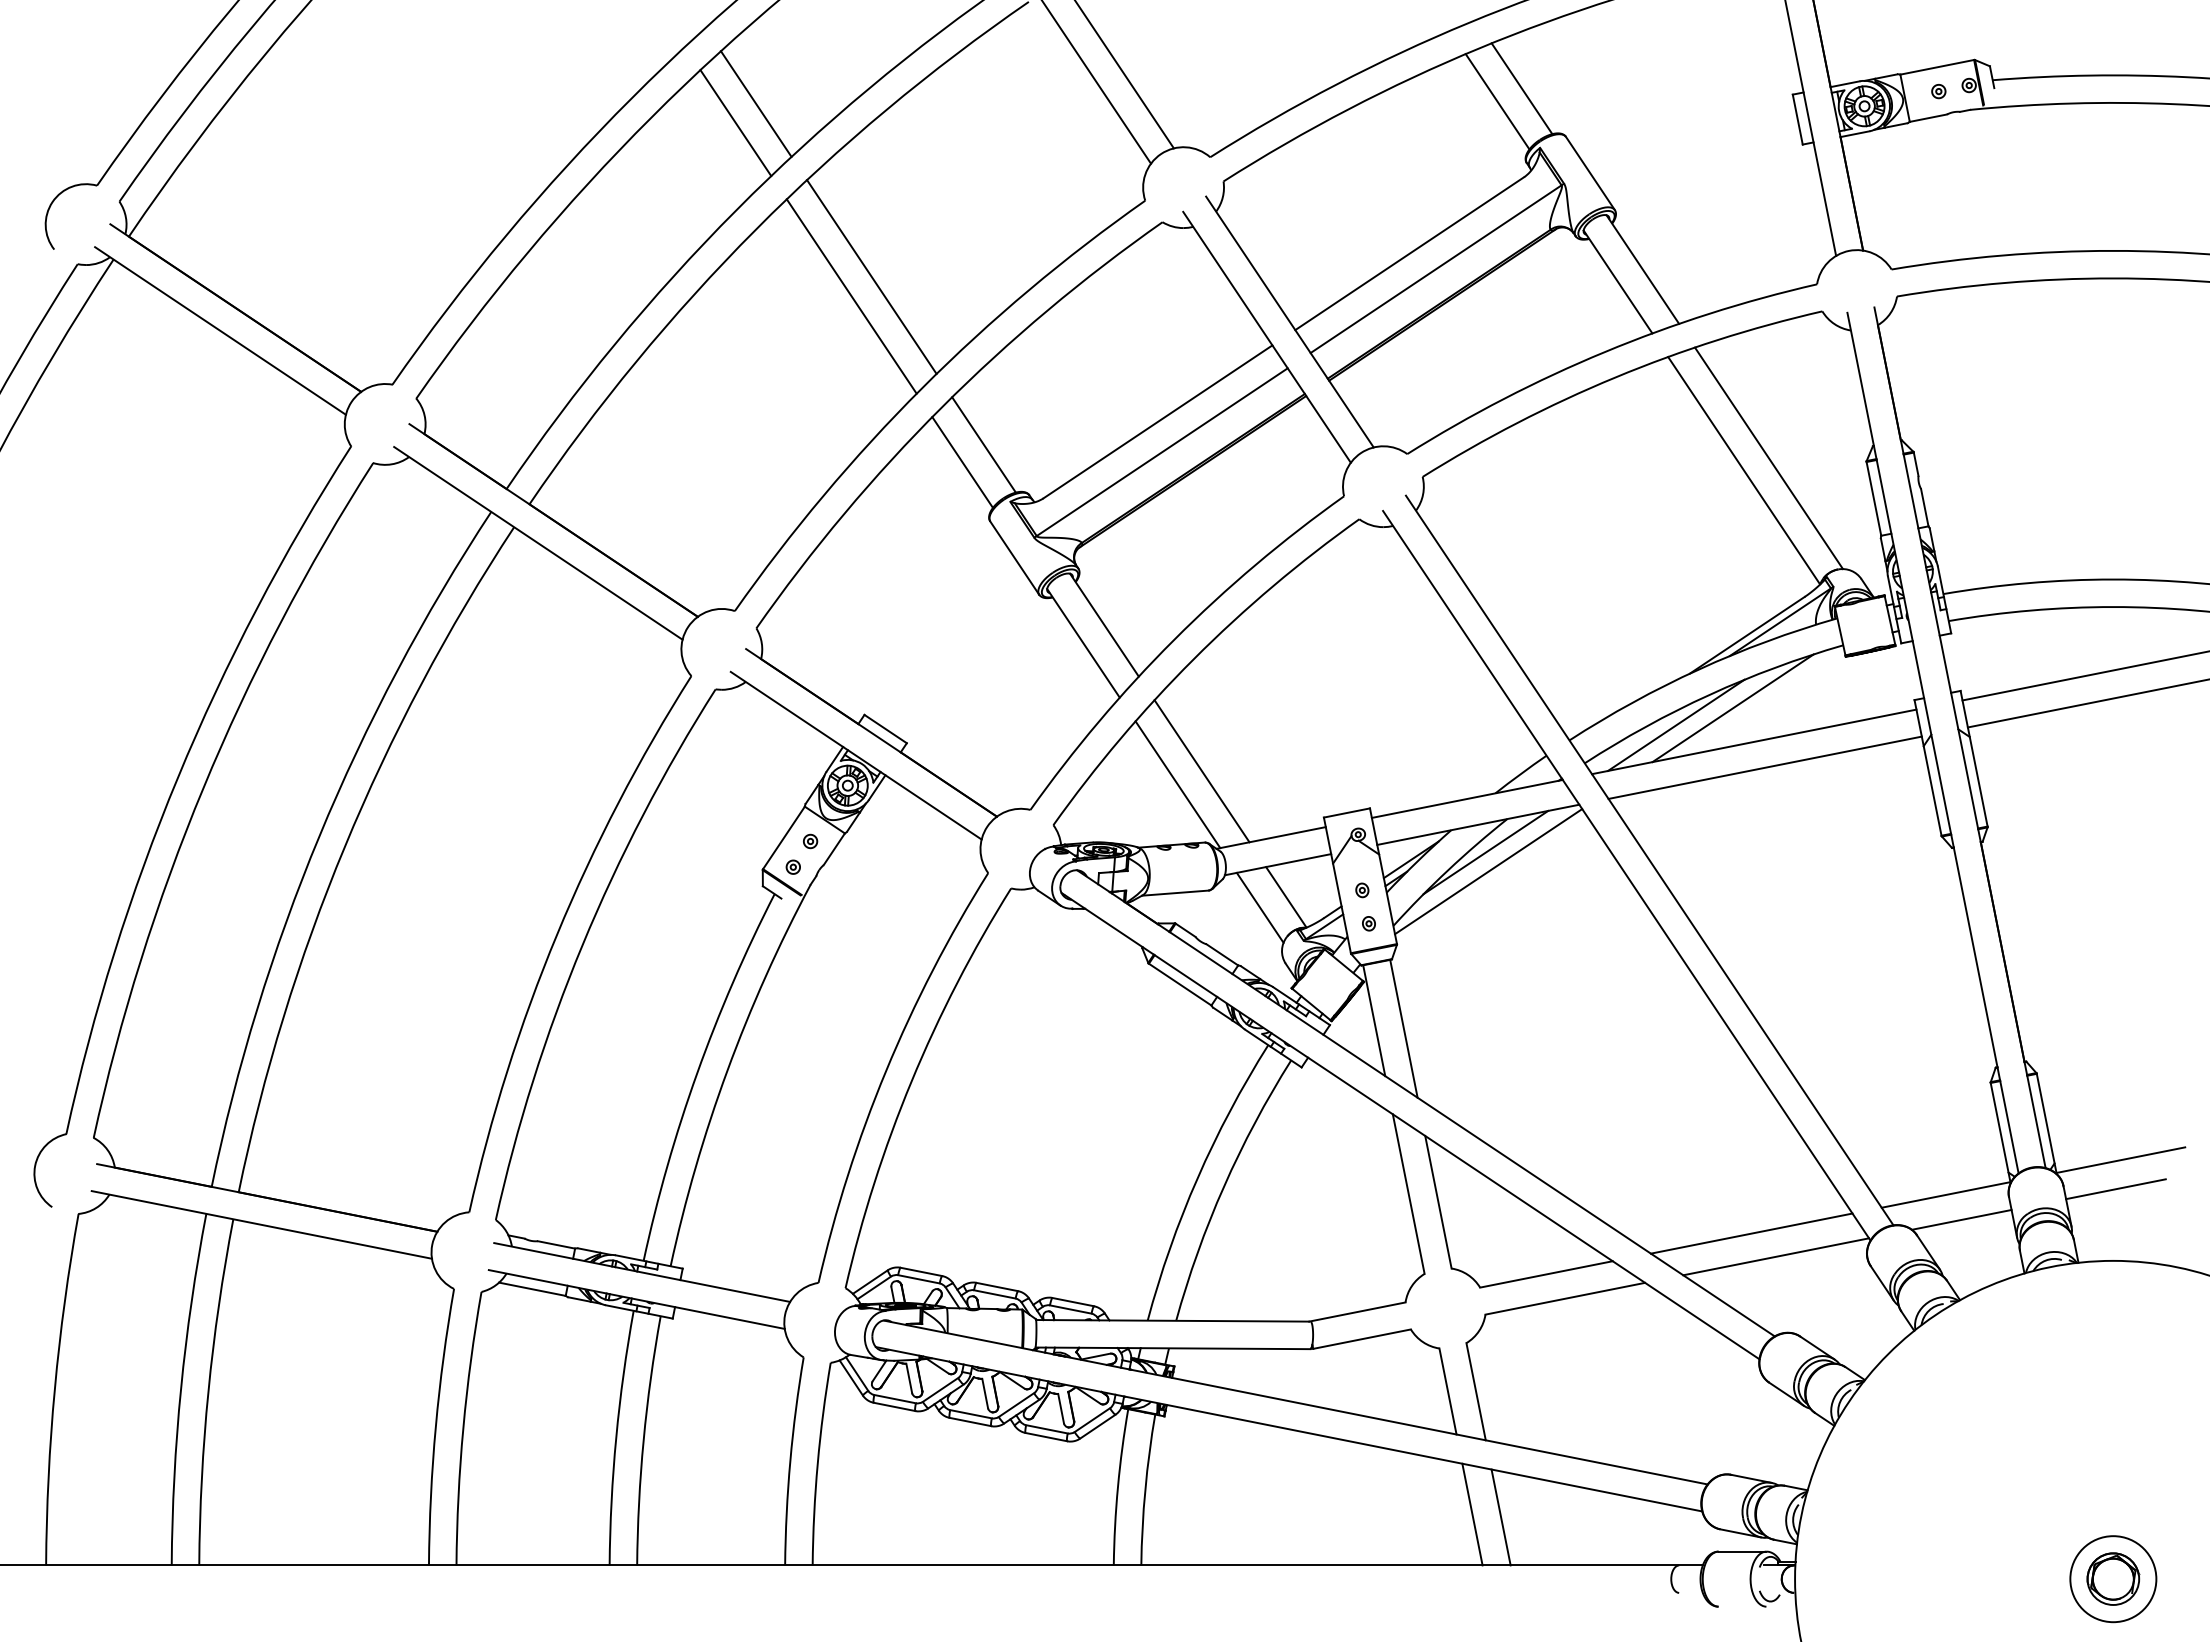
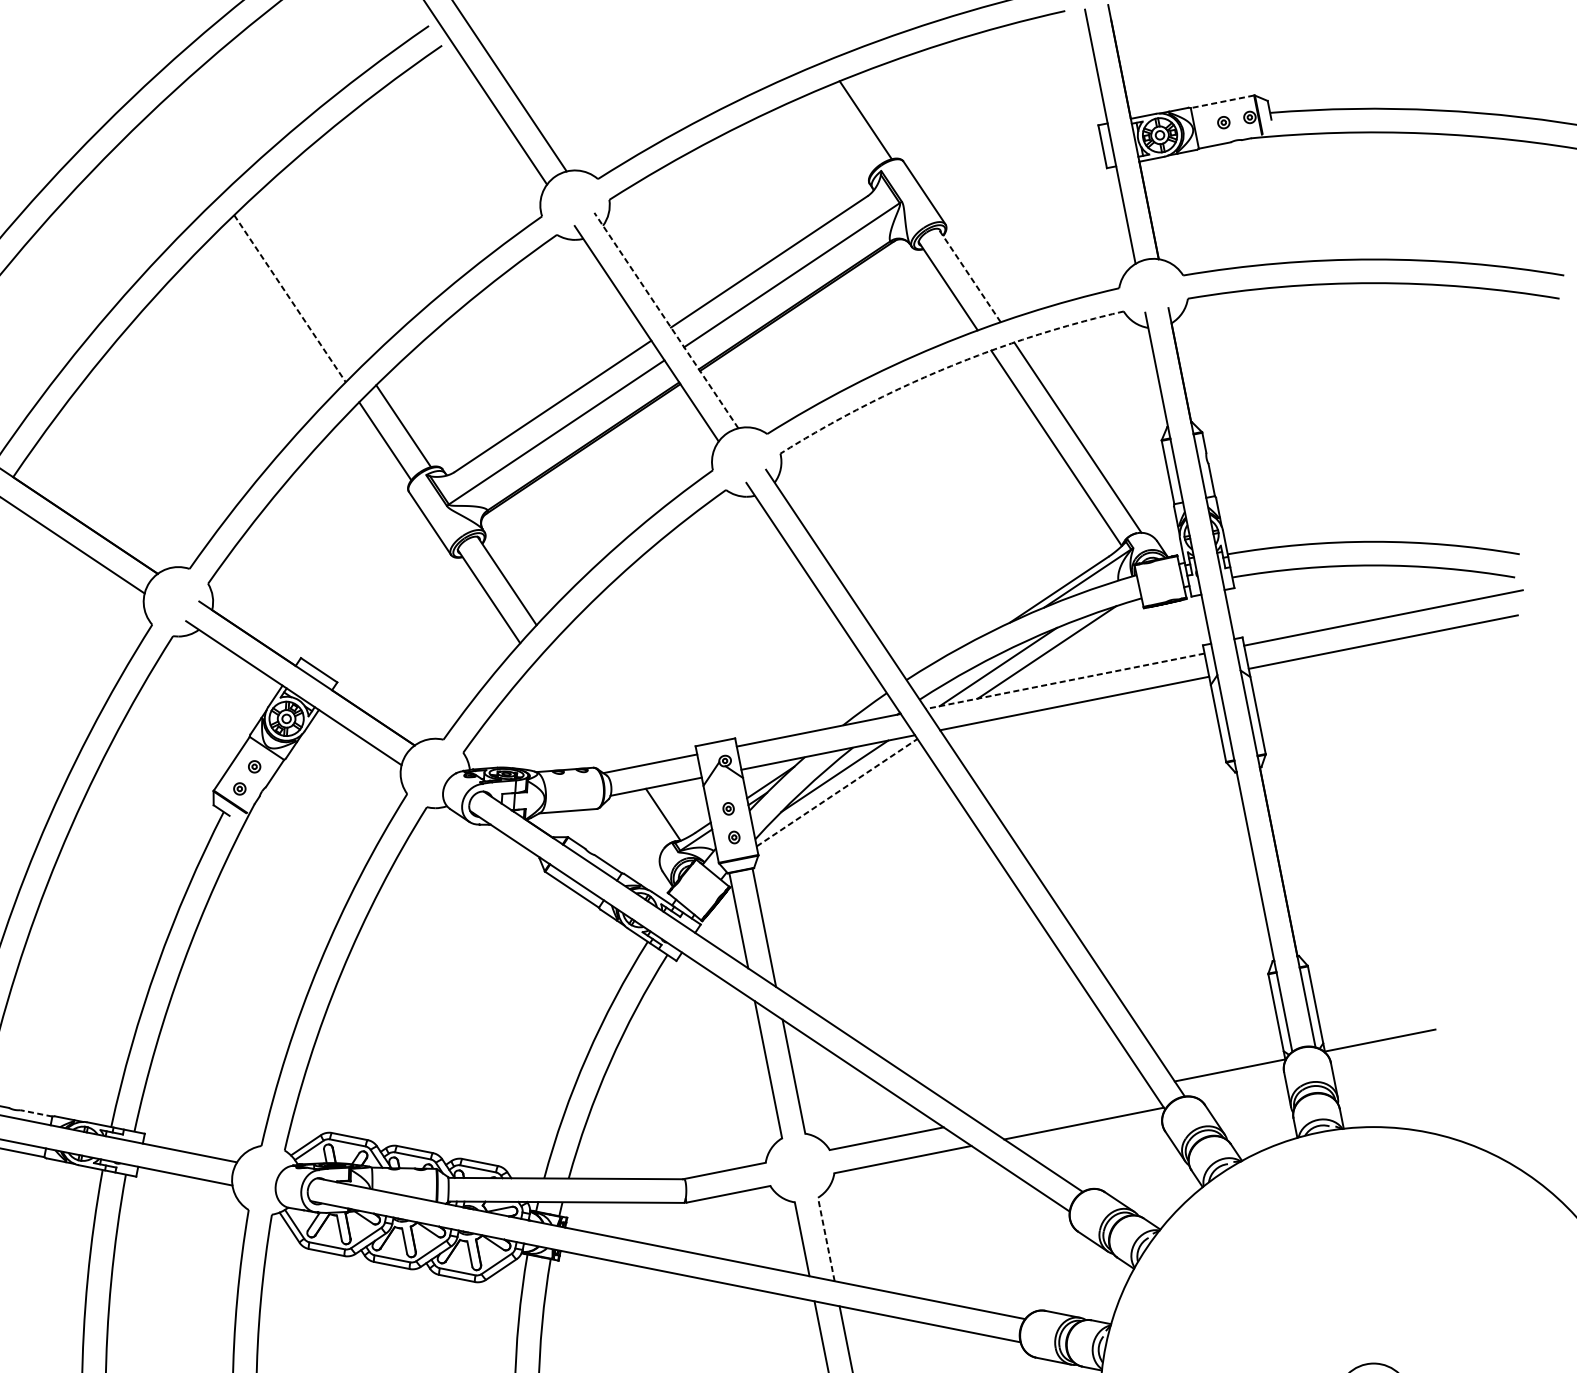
line: (1937, 67) -> (1222, 101), solid -> dashed
line: (1497, 101) -> (844, 131), removed
line: (755, 103) -> (207, 132), removed
line: (735, 123) -> (190, 150), removed
line: (1642, 269) -> (969, 275), solid -> dashed
line: (871, 276) -> (306, 281), removed
line: (851, 296) -> (289, 298), solid -> dashed
line: (1289, 322) -> (666, 321), solid -> dashed
arc: (1615, 377) -> (946, 368), solid -> dashed
line: (1753, 741) -> (1064, 680), solid -> dashed
line: (1201, 771) -> (590, 706), removed
line: (1177, 784) -> (569, 717), removed
line: (1488, 871) -> (836, 792), solid -> dashed
line: (1259, 907) -> (640, 823), removed
line: (2115, 1189) -> (1375, 1065), removed
line: (1961, 1219) -> (1243, 1091), removed
line: (1751, 1233) -> (1062, 1103), removed
line: (555, 1244) -> (35, 1113), solid -> dashed
line: (1476, 1391) -> (826, 1239), solid -> dashed

